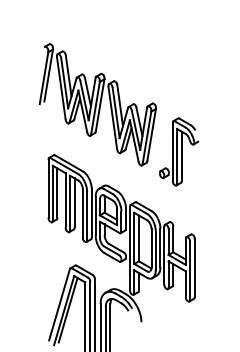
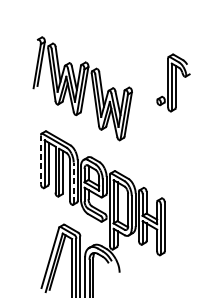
part: (179, 151) -> (173, 82), moved
line: (48, 188) -> (41, 159), solid -> dashed
line: (87, 215) -> (74, 182), solid -> dashed

